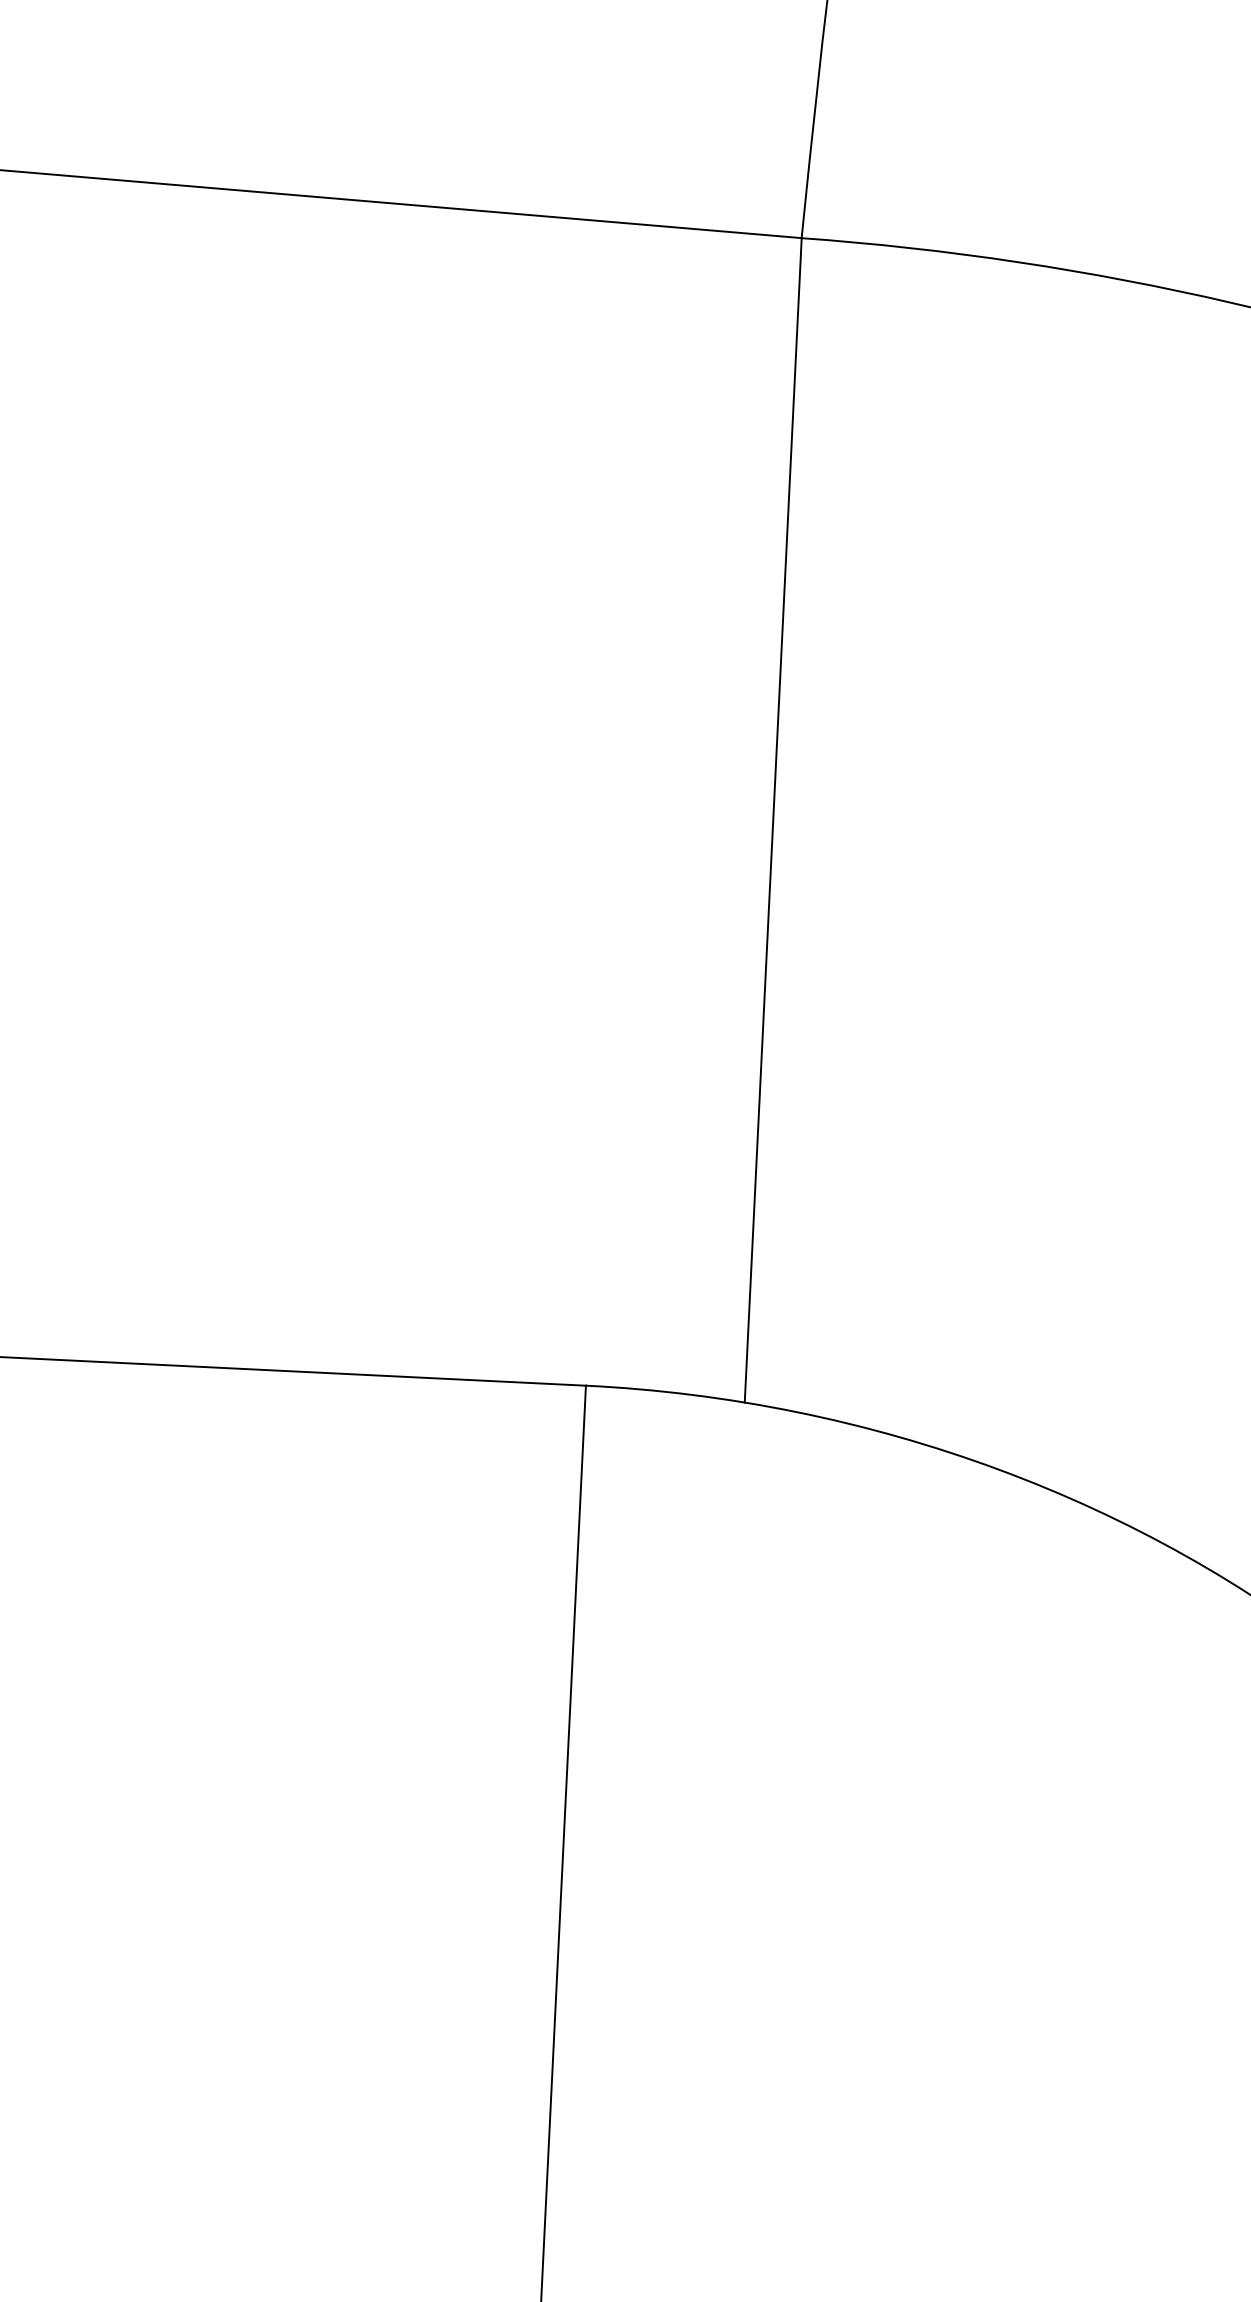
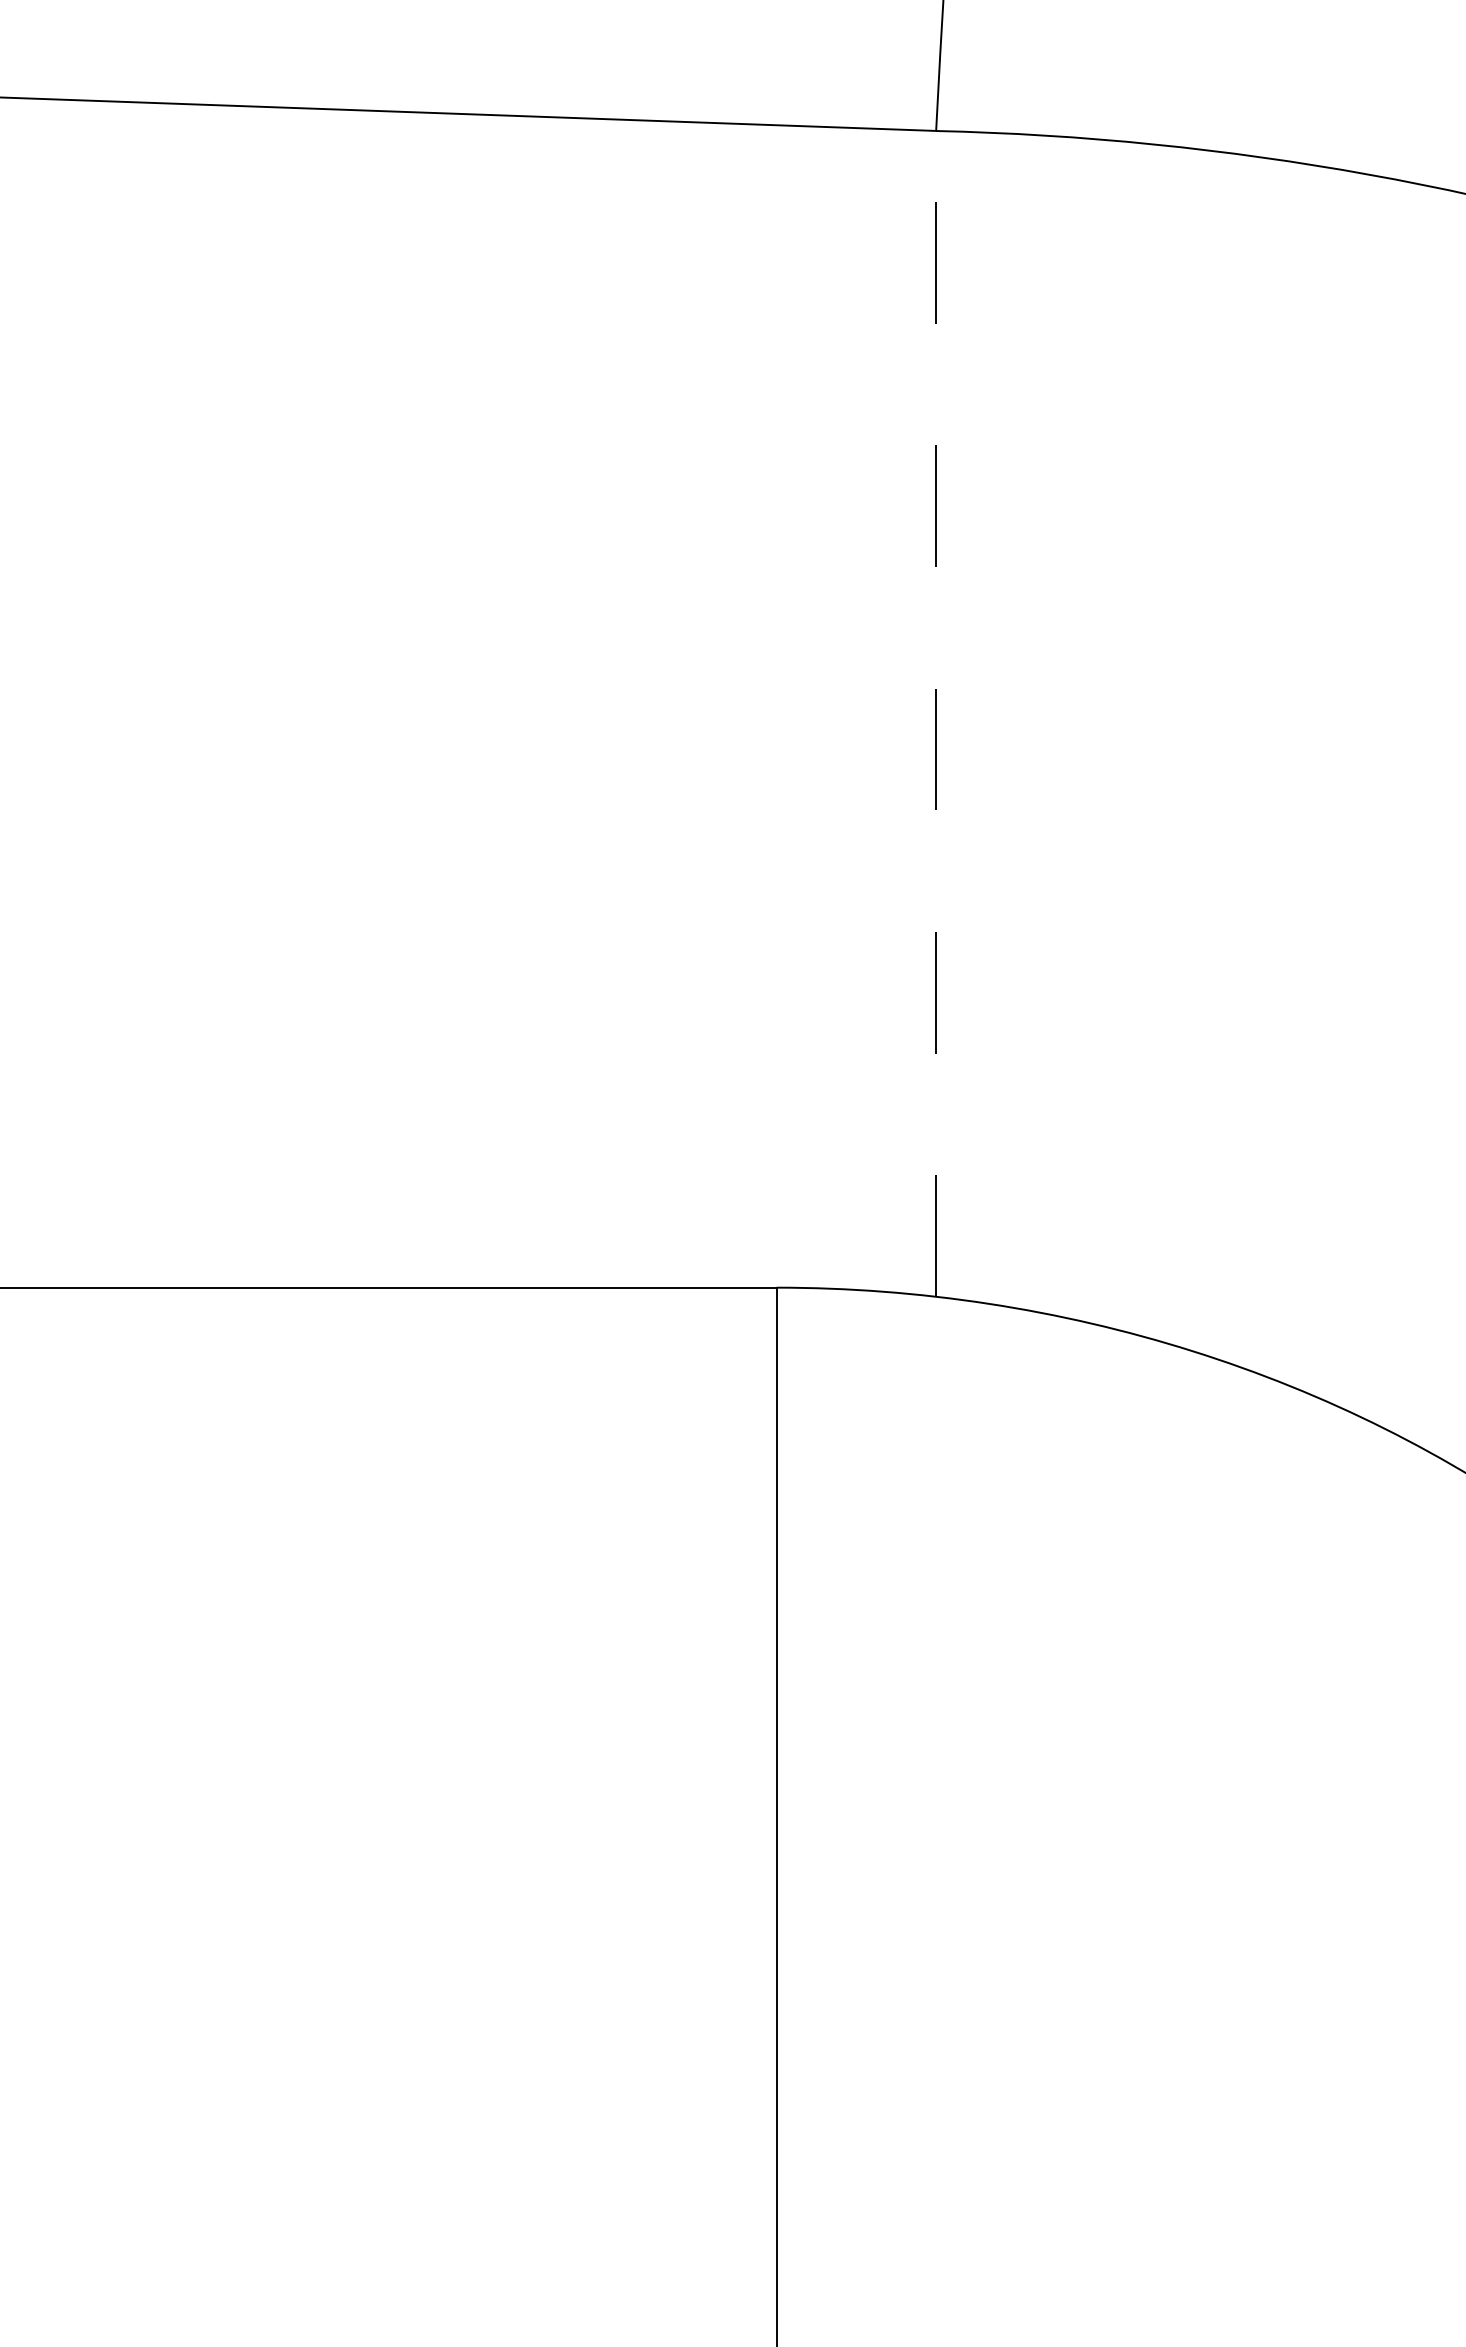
line: (773, 819) -> (936, 713), solid -> dashed

